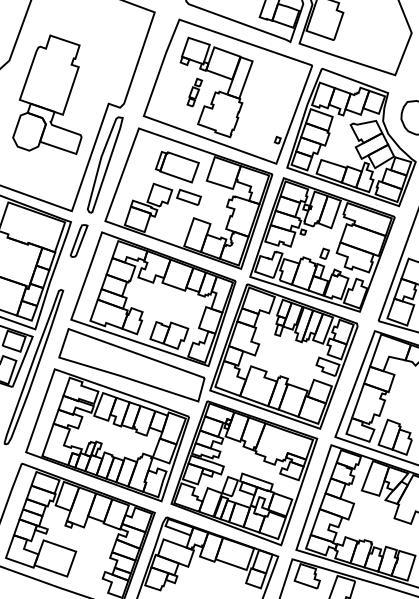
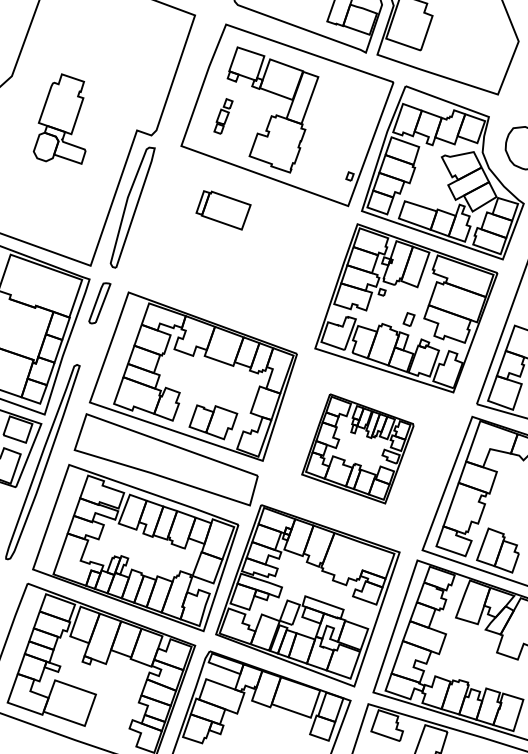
part: (194, 92) -> (223, 116), moved
part: (47, 94) -> (59, 118), size x0.6
part: (188, 198) -> (237, 249), removed
part: (283, 356) -> (357, 448), size x0.6

